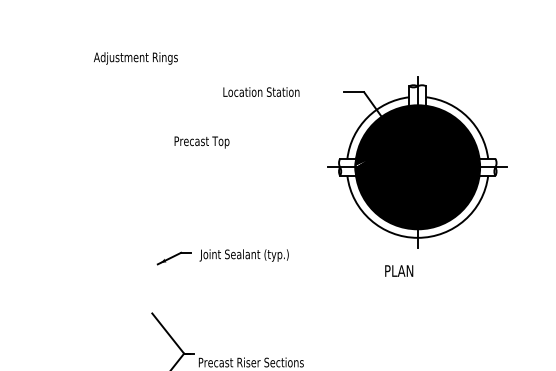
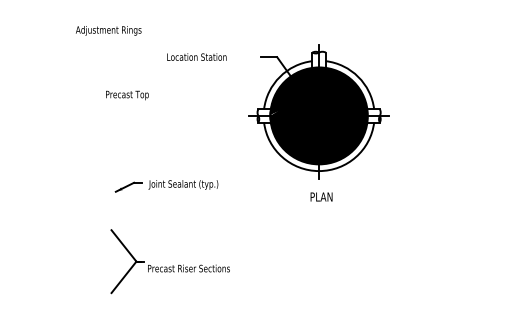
text: (135, 58) -> (108, 30), moved
text: (202, 142) -> (127, 95), moved
text: (399, 270) -> (321, 196), moved

